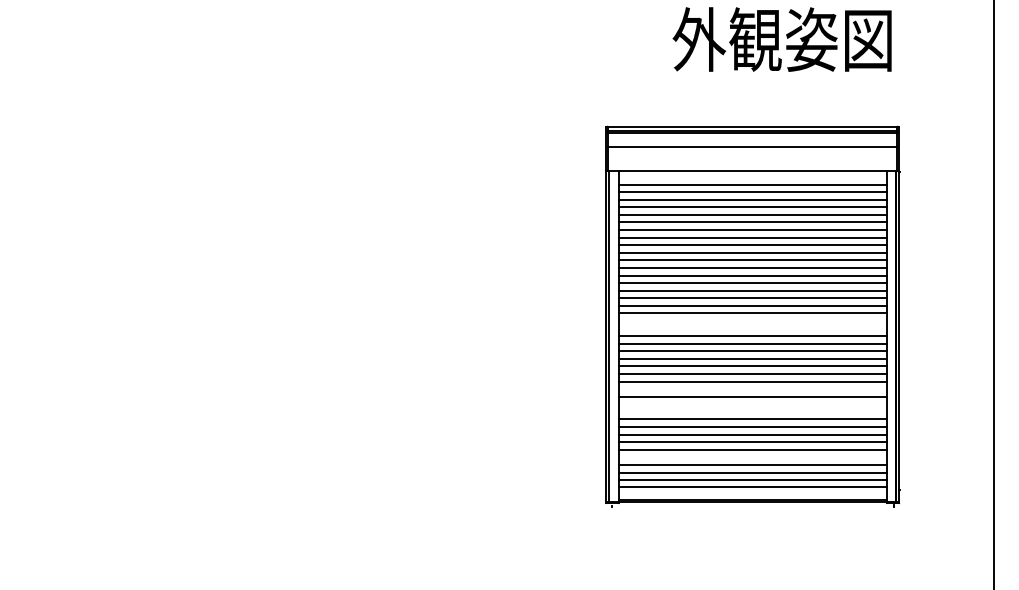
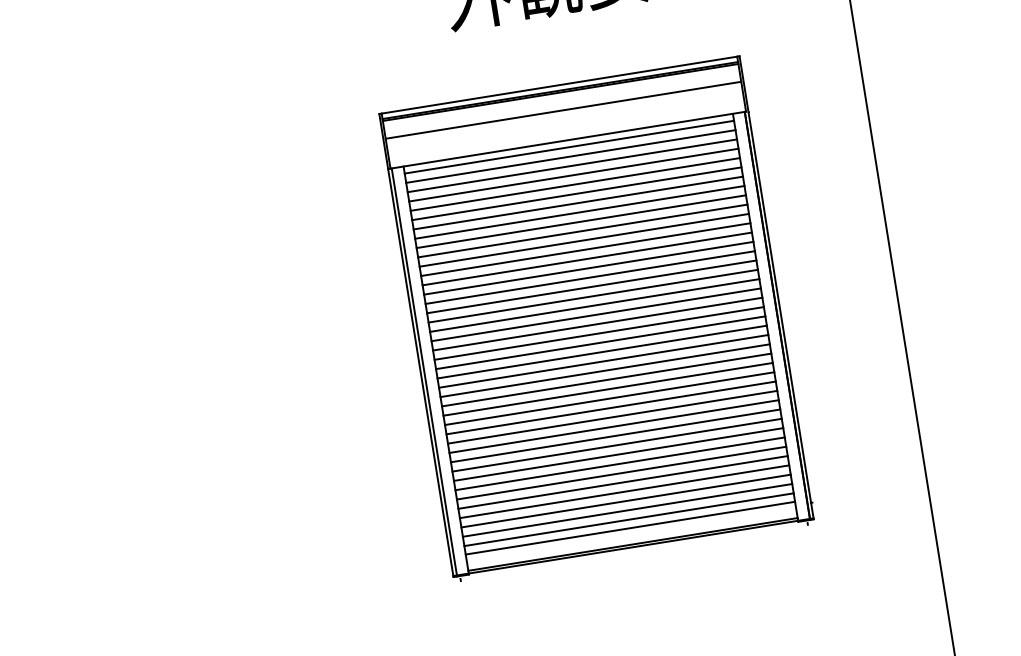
line: (752, 177) -> (569, 147), added
line: (752, 320) -> (597, 323), added
line: (752, 328) -> (598, 333), added
line: (752, 389) -> (610, 408), added
line: (752, 404) -> (613, 426), added
line: (752, 411) -> (615, 435), added
line: (752, 457) -> (624, 491), added

